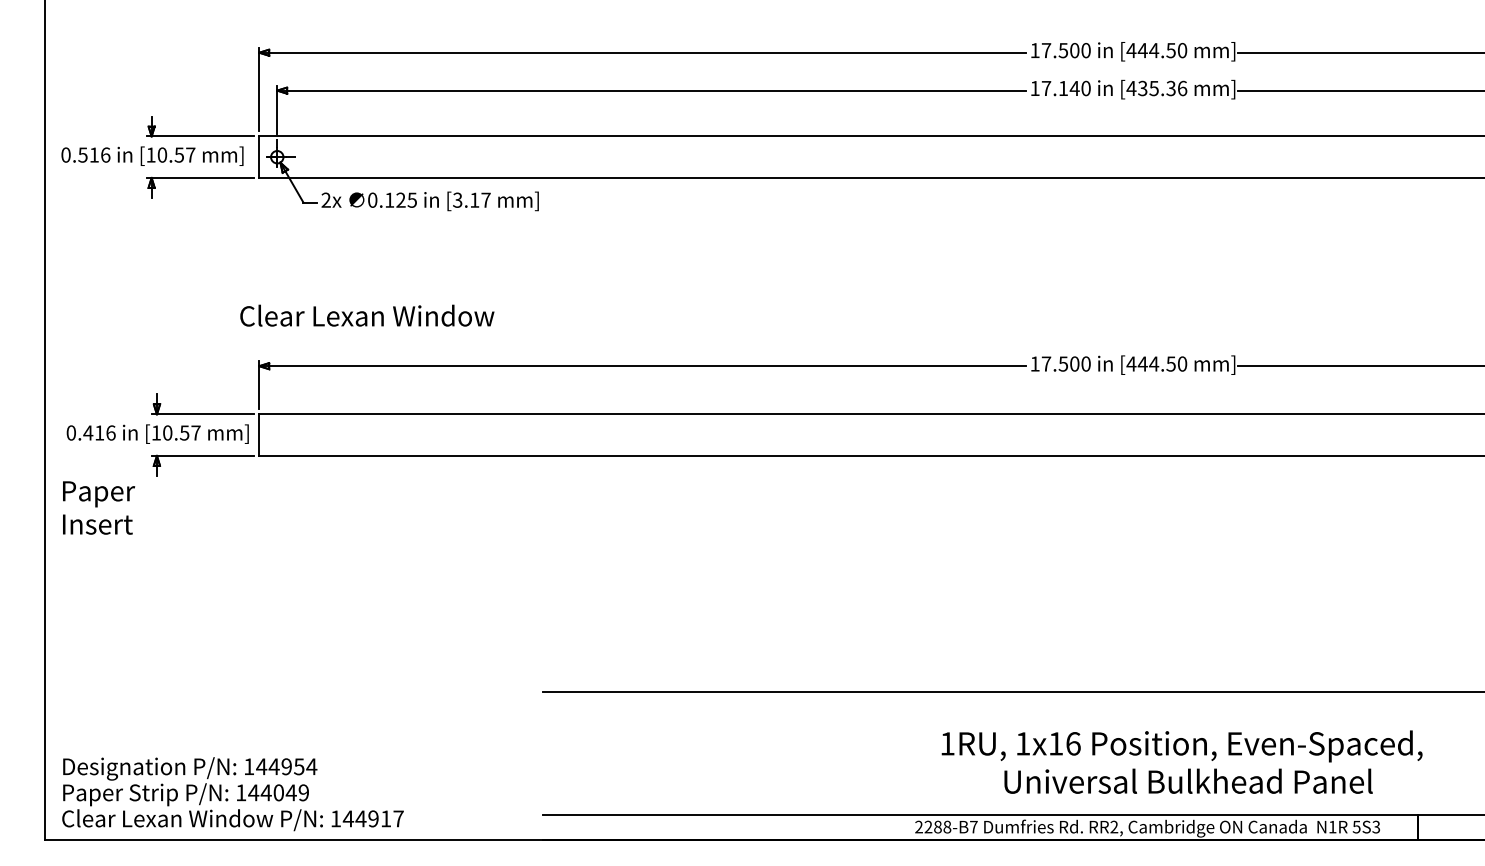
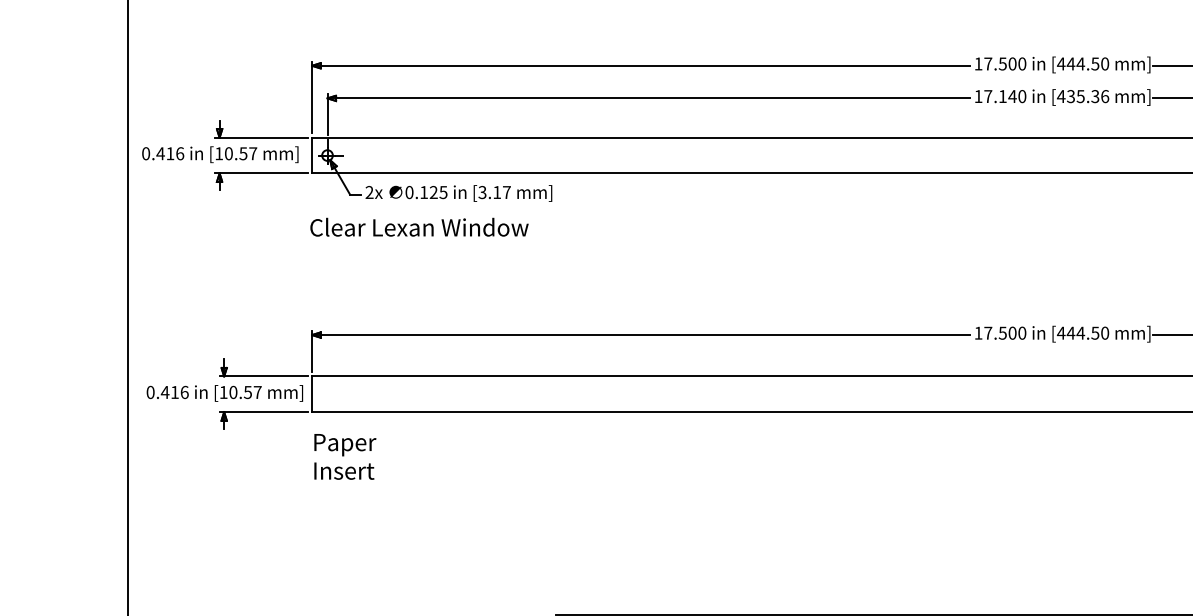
text: (82, 154) -> (160, 153), 0.516 -> 0.416
text: (367, 315) -> (419, 227), moved
text: (99, 507) -> (345, 456), moved

